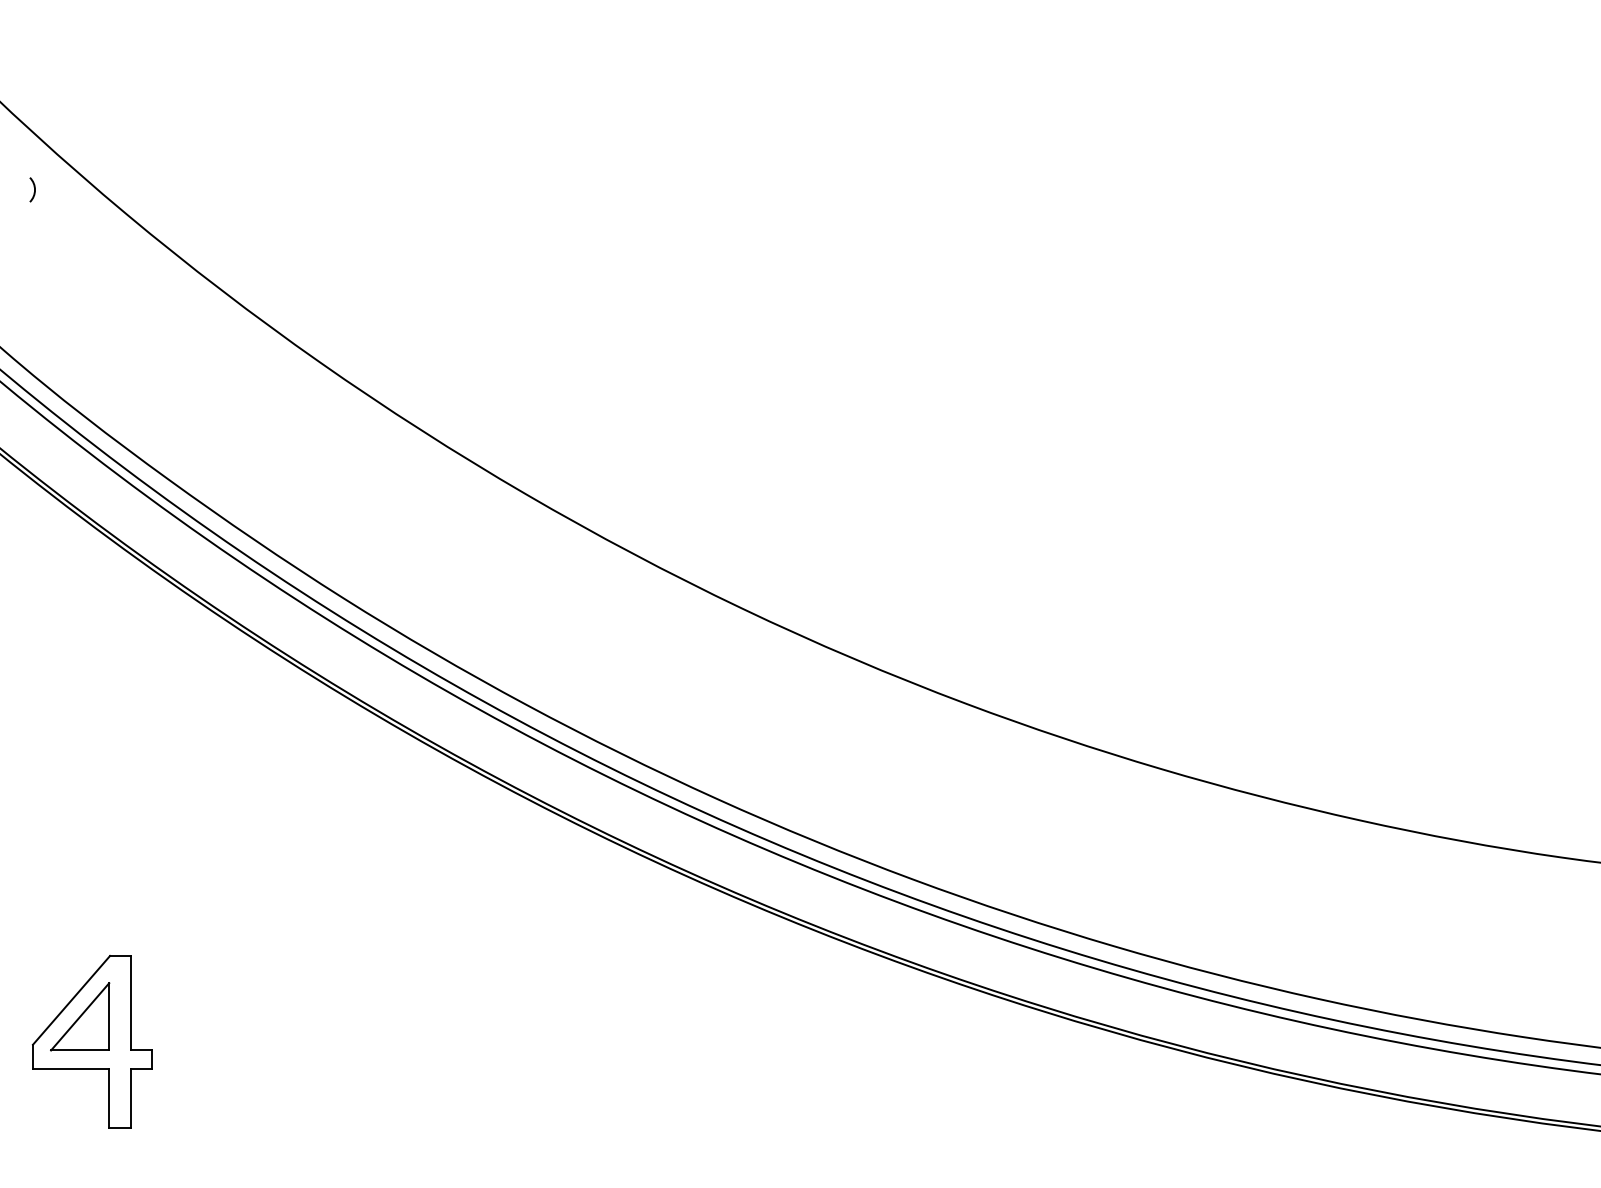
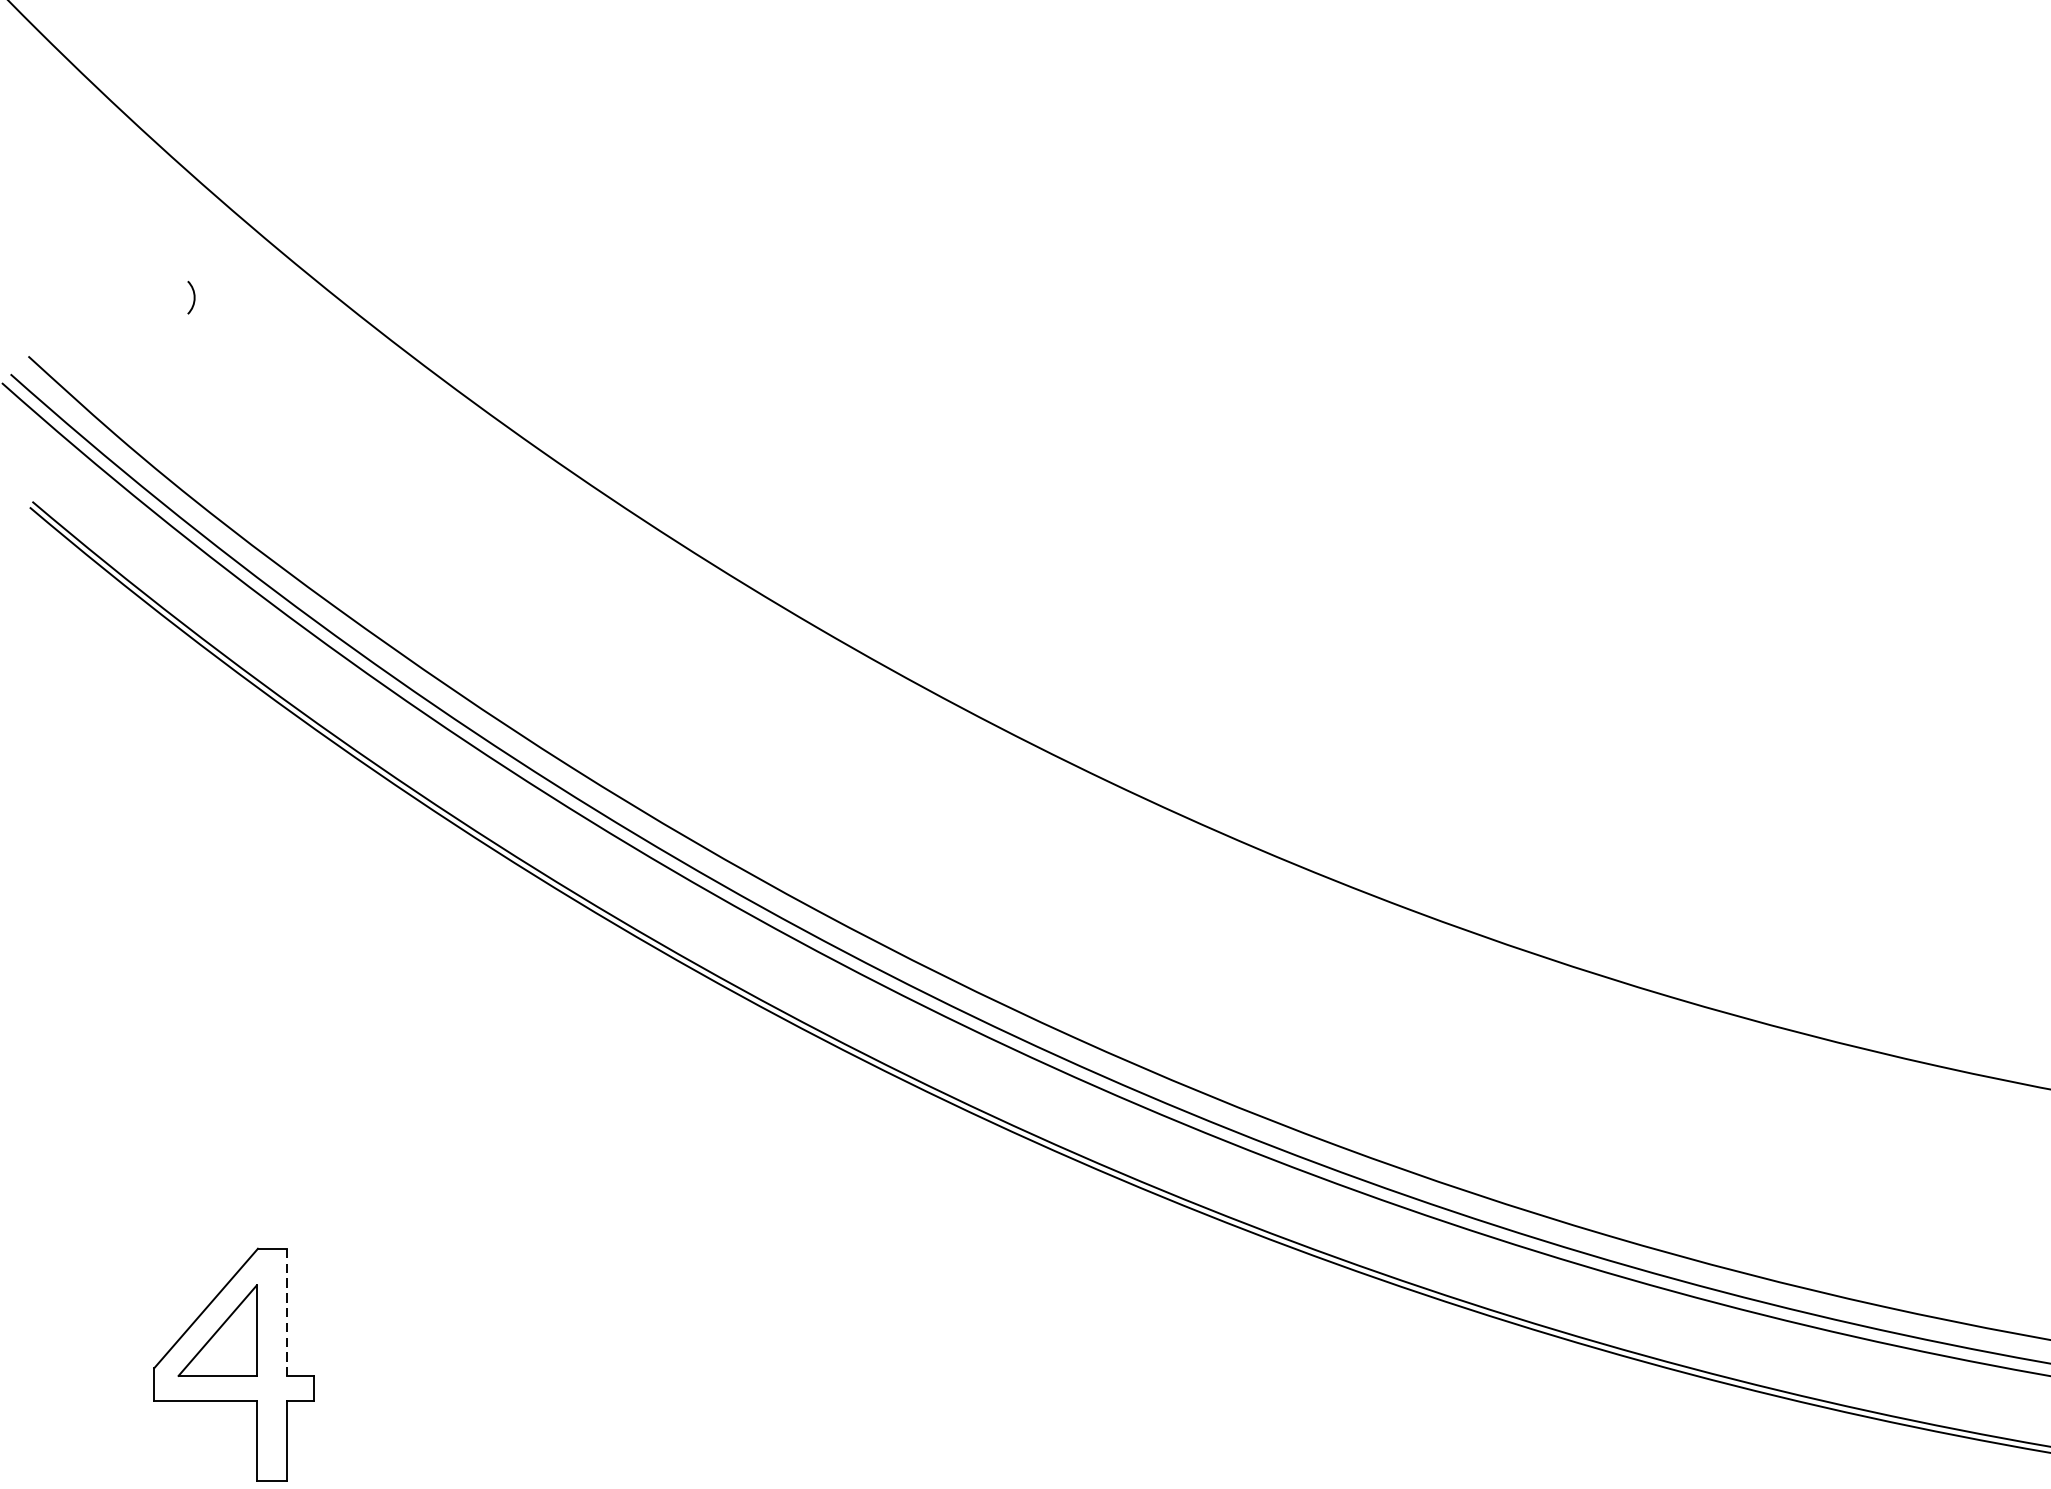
arc: (34, 189) -> (193, 297), moved
line: (131, 1003) -> (286, 1312), solid -> dashed

